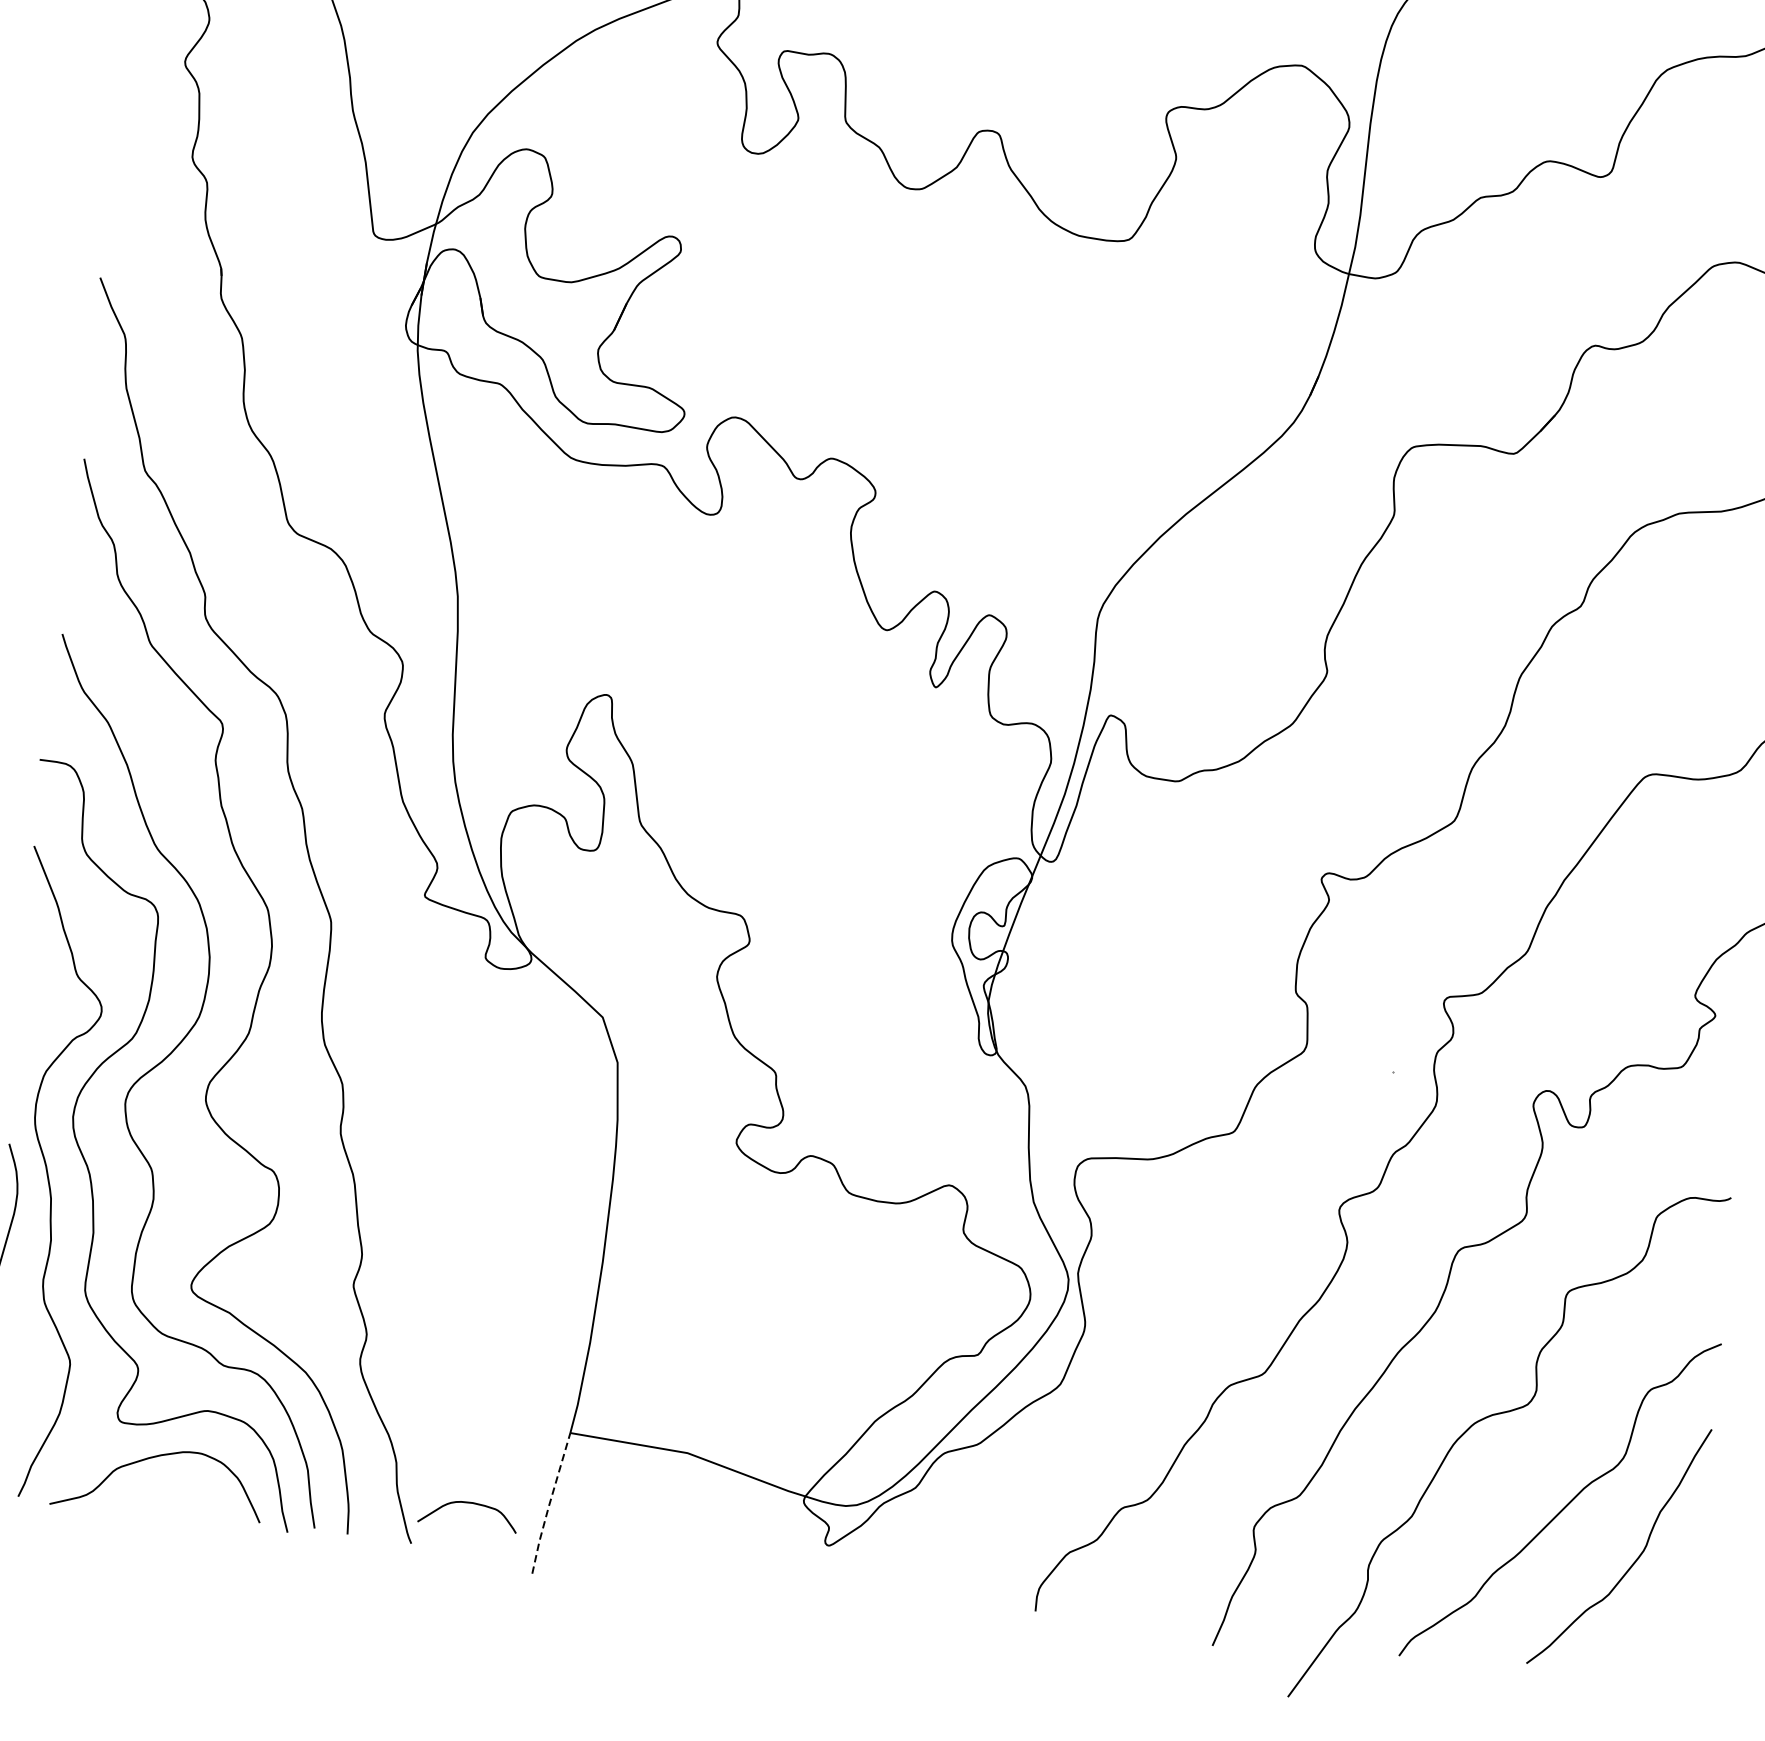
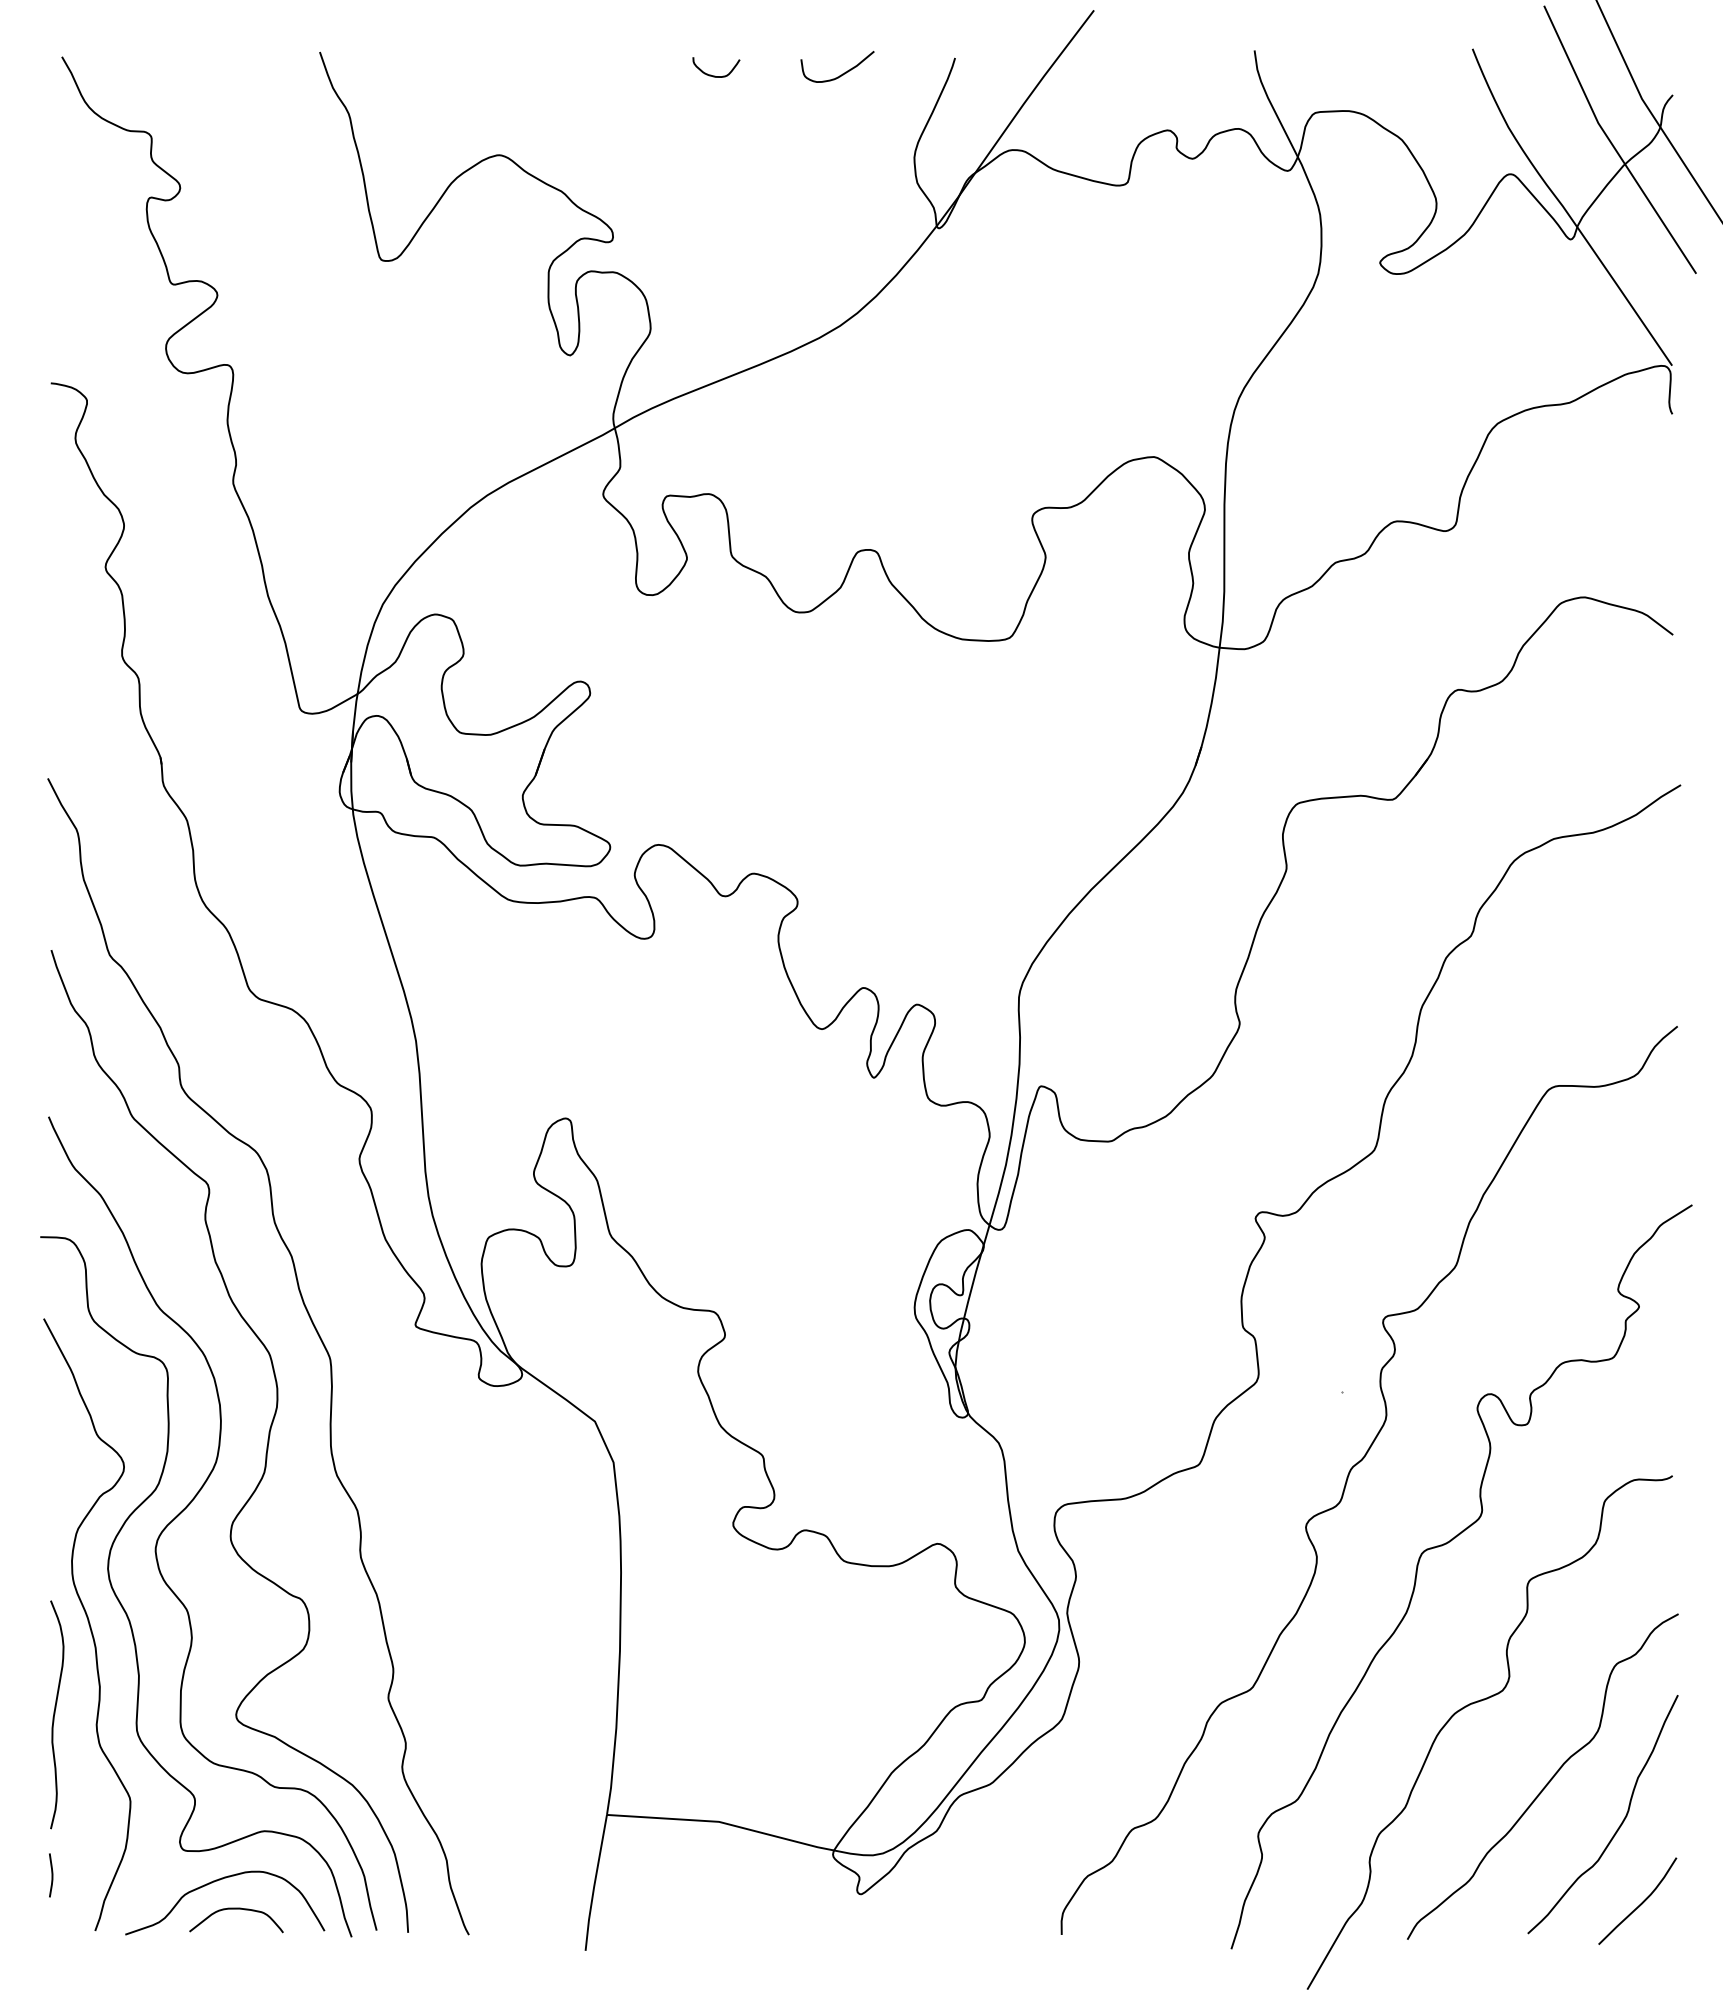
curve: (469, 1503) -> (236, 1909), moved
line: (549, 1504) -> (594, 1884), dashed -> solid
curve: (1648, 1644) -> (1640, 1903), added

